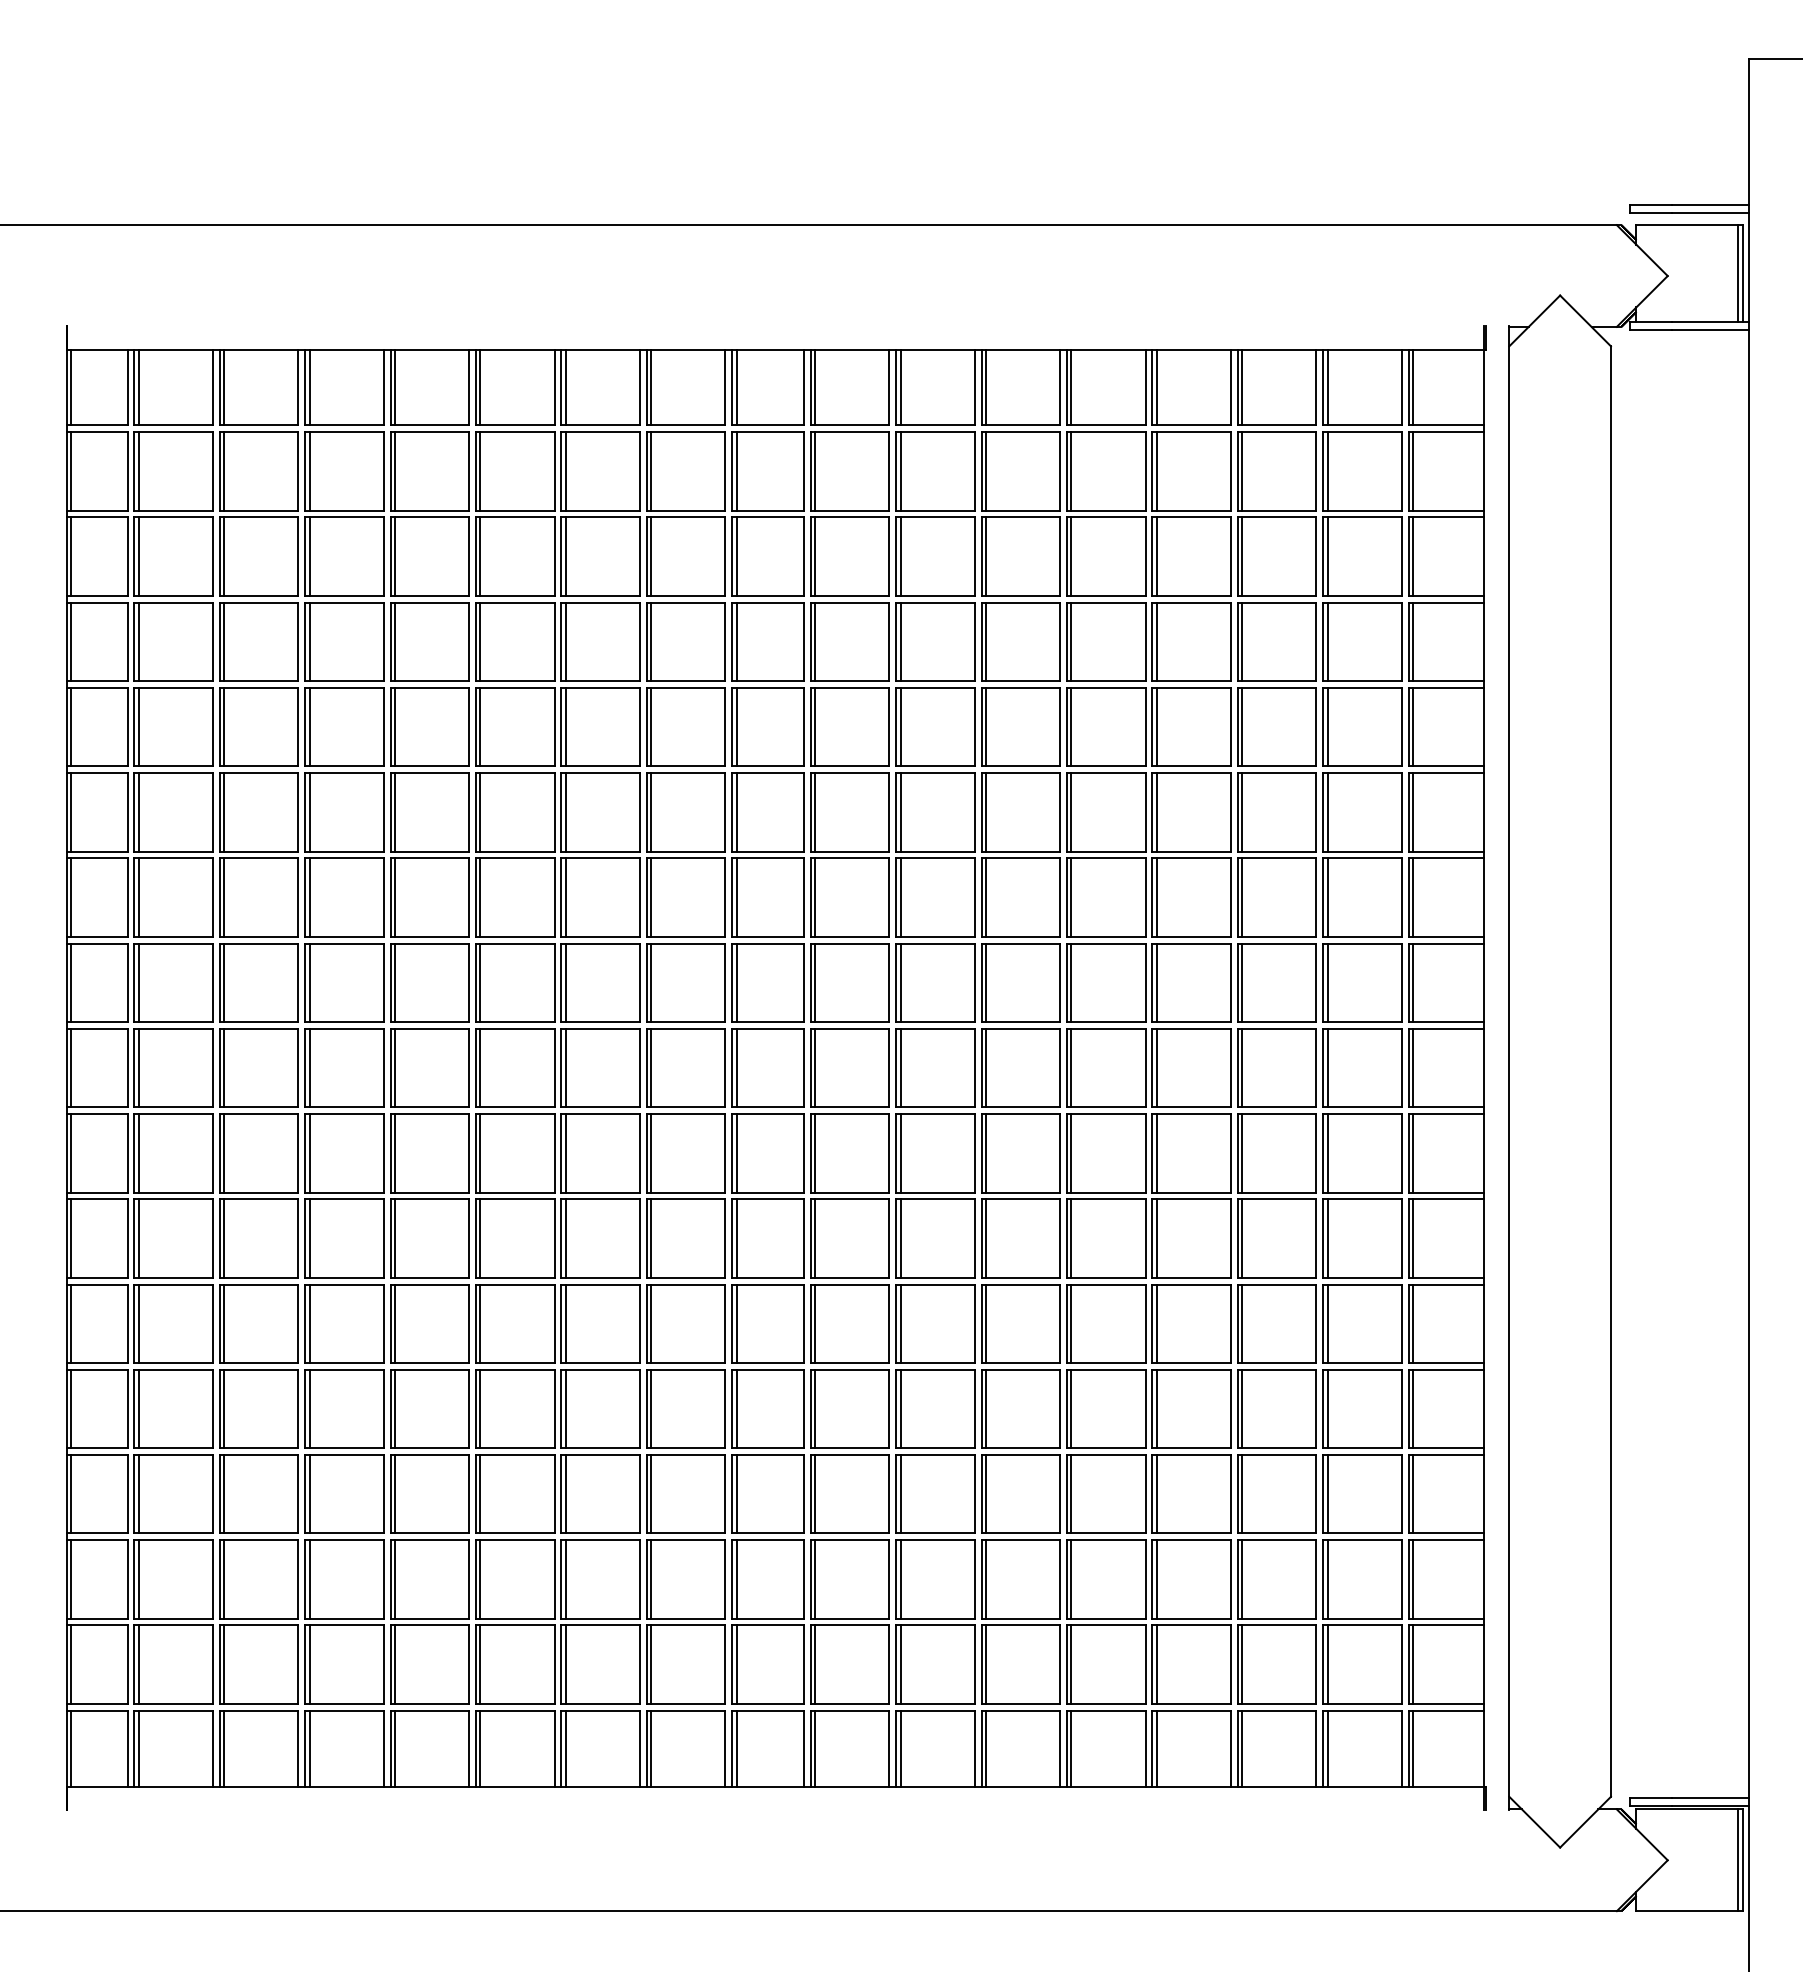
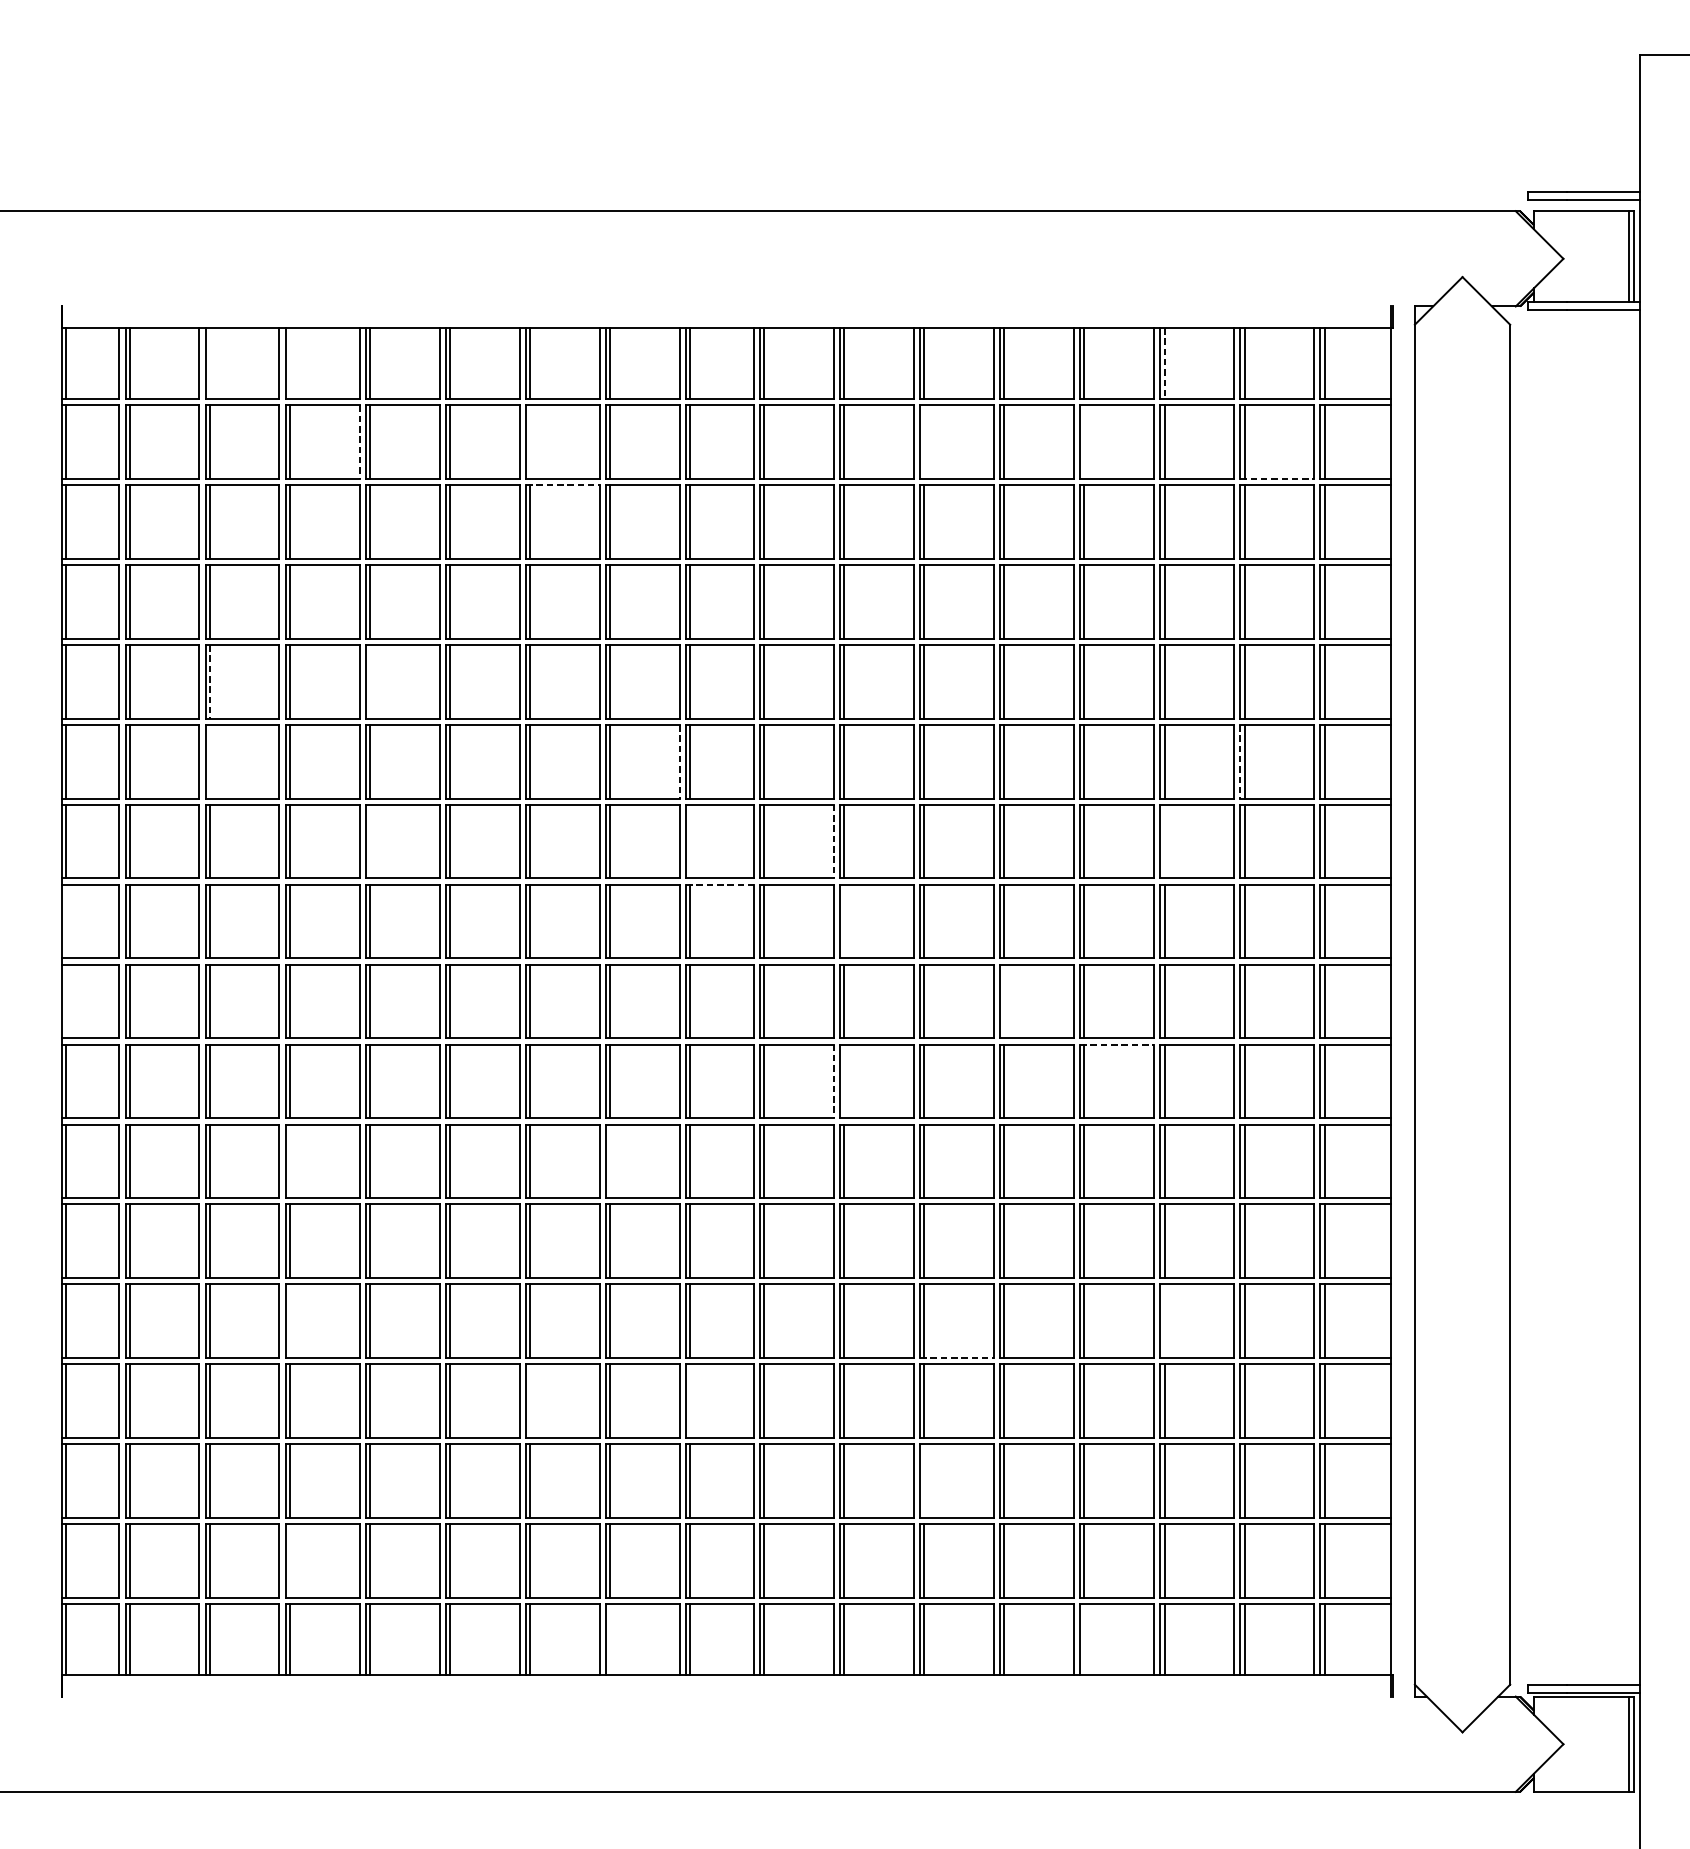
line: (224, 387) -> (210, 363), removed
line: (309, 387) -> (289, 363), removed
line: (1242, 387) -> (1164, 363), solid -> dashed
line: (383, 471) -> (359, 442), solid -> dashed
line: (565, 471) -> (529, 442), removed
line: (986, 471) -> (924, 442), removed
line: (1156, 471) -> (1084, 442), removed
line: (1362, 510) -> (1277, 478), solid -> dashed
line: (601, 517) -> (563, 485), solid -> dashed
line: (395, 726) -> (370, 681), removed
line: (224, 727) -> (210, 682), solid -> dashed
line: (224, 812) -> (210, 761), removed
line: (725, 812) -> (679, 761), solid -> dashed
line: (1323, 812) -> (1240, 761), solid -> dashed
line: (395, 897) -> (370, 841), removed
line: (736, 897) -> (690, 841), removed
line: (1242, 897) -> (1164, 841), removed
line: (889, 898) -> (833, 842), solid -> dashed
line: (768, 943) -> (720, 884), solid -> dashed
line: (71, 982) -> (66, 921), removed
line: (900, 982) -> (844, 921), removed
line: (71, 1067) -> (66, 1000), removed
line: (1071, 1067) -> (1004, 1000), removed
line: (1192, 1114) -> (1117, 1044), solid -> dashed
line: (889, 1153) -> (833, 1081), solid -> dashed
line: (900, 1153) -> (844, 1081), removed
line: (309, 1238) -> (289, 1161), removed
line: (651, 1238) -> (610, 1161), removed
line: (309, 1408) -> (289, 1320), removed
line: (1242, 1408) -> (1164, 1320), removed
line: (1021, 1448) -> (957, 1358), solid -> dashed
line: (565, 1494) -> (529, 1401), removed
line: (736, 1494) -> (690, 1401), removed
line: (986, 1579) -> (924, 1480), removed
line: (309, 1664) -> (289, 1560), removed
line: (651, 1748) -> (610, 1639), removed
line: (1156, 1748) -> (1084, 1639), removed

